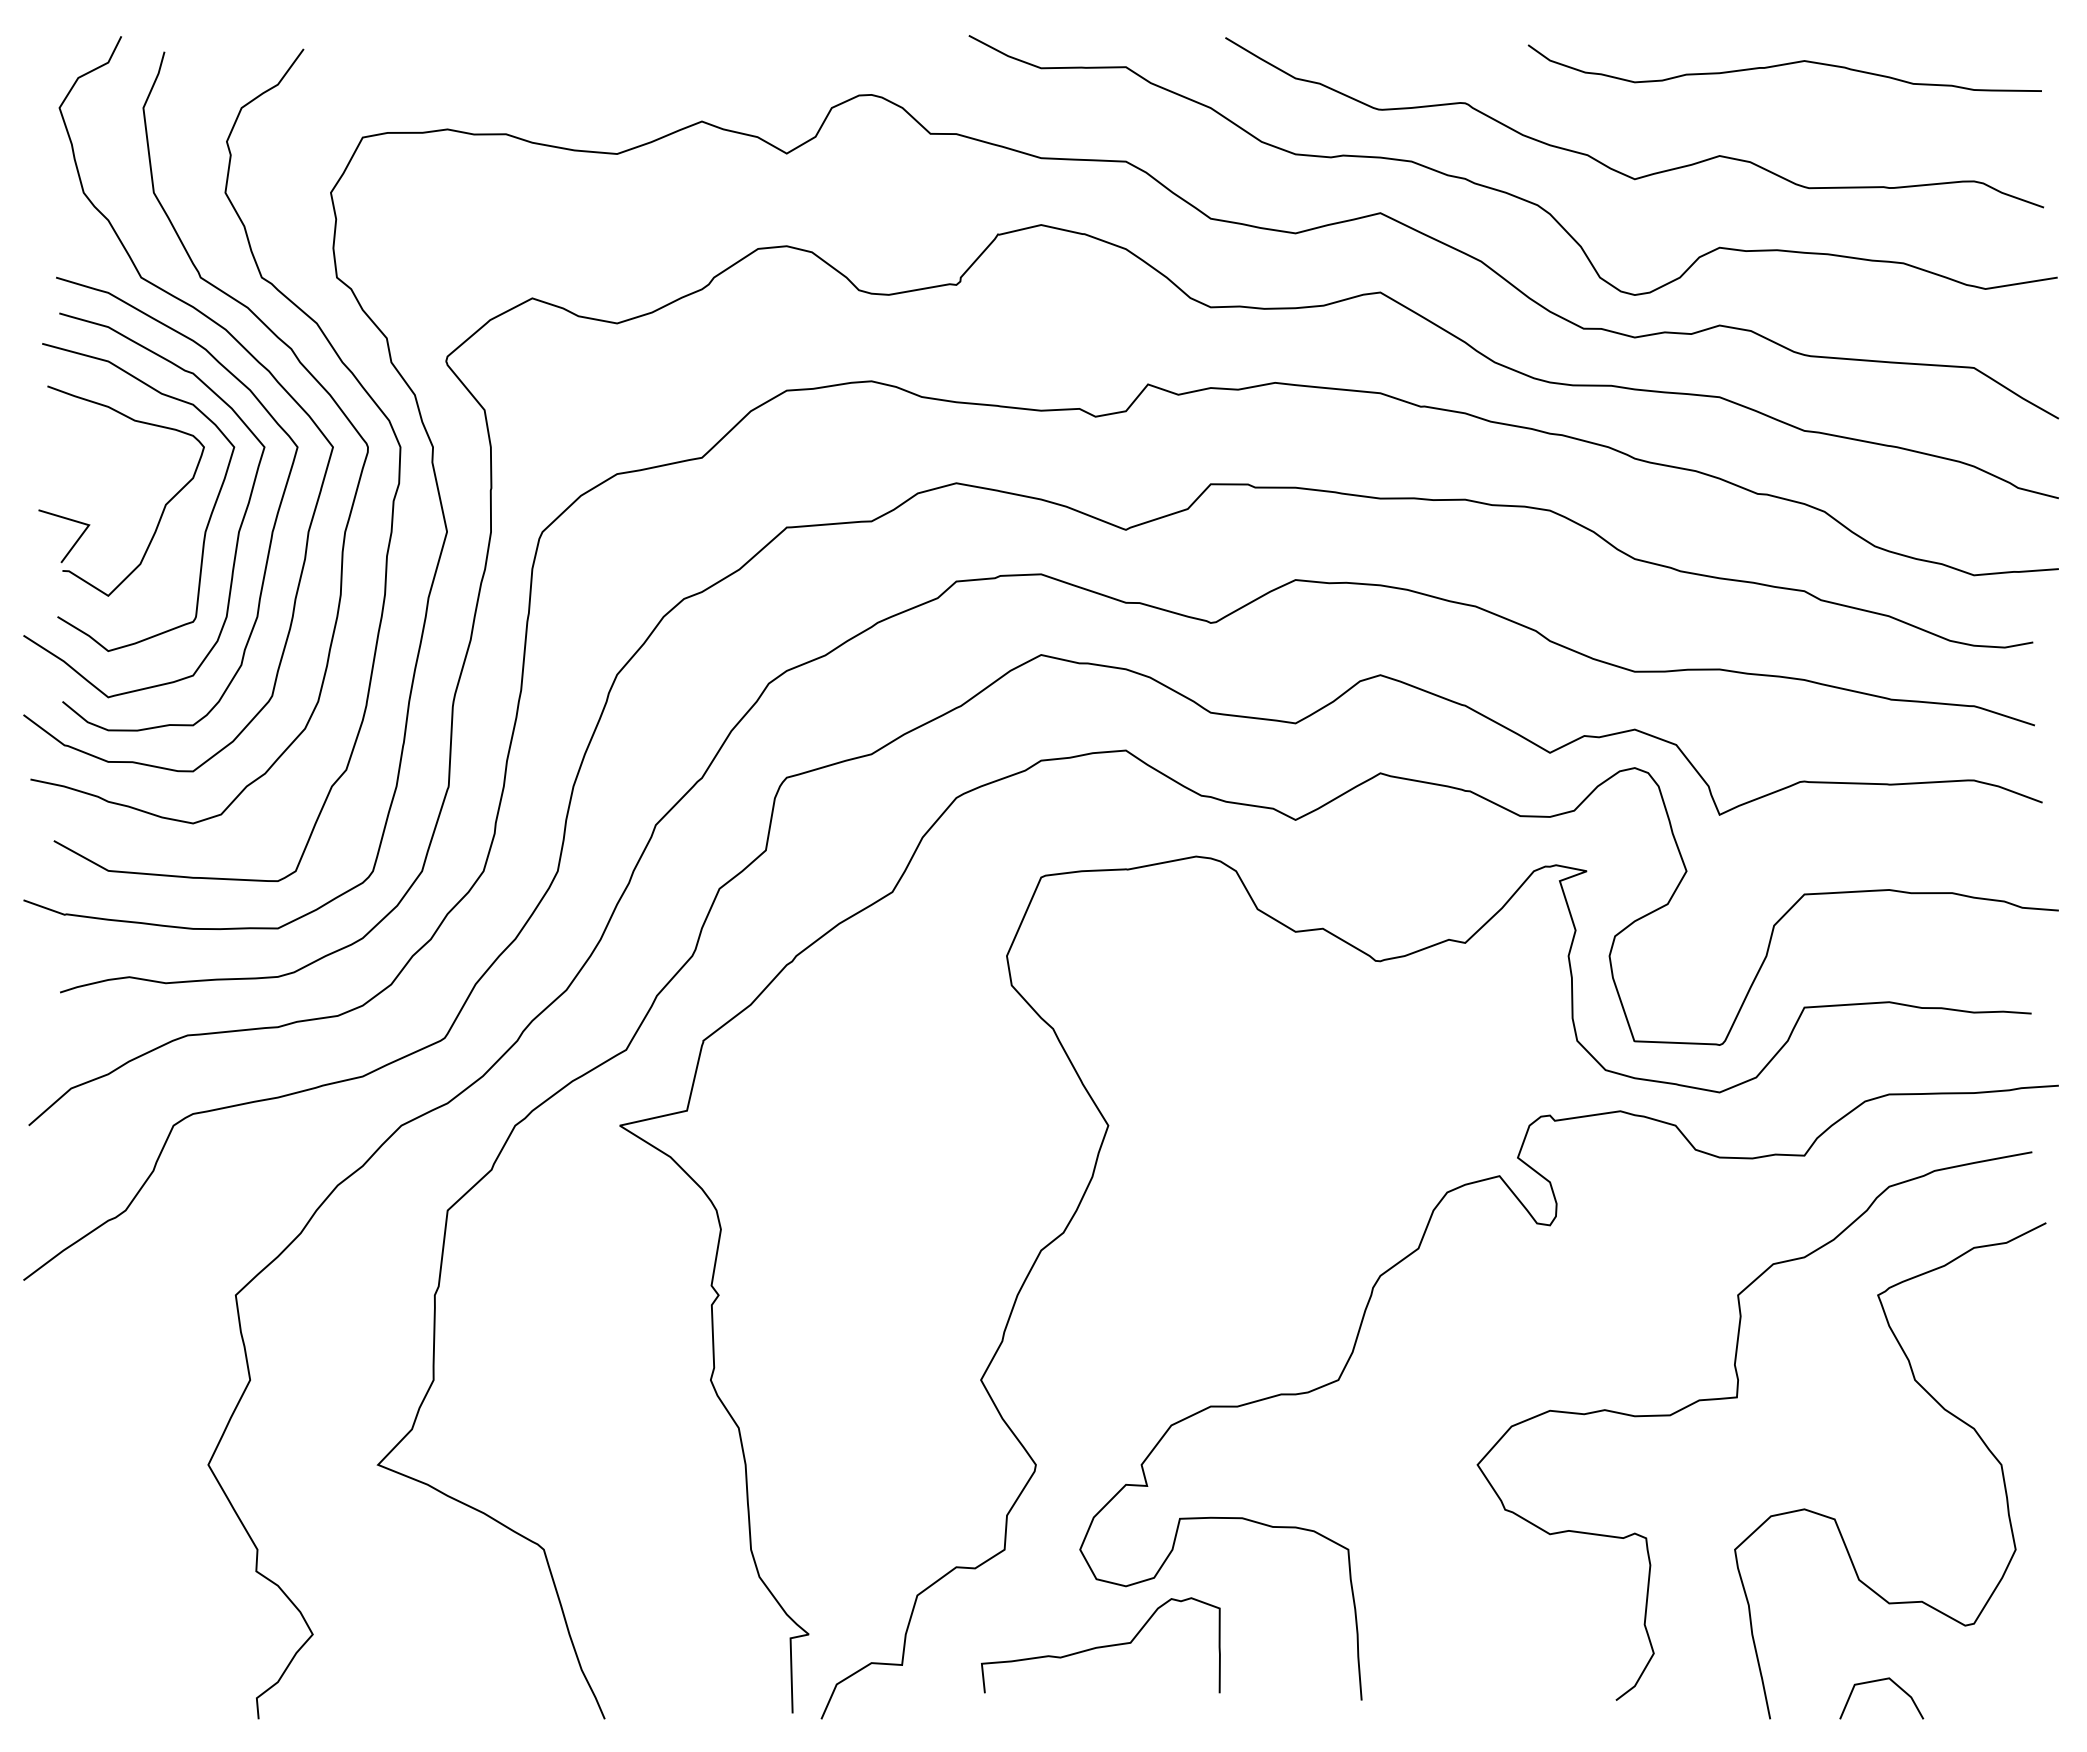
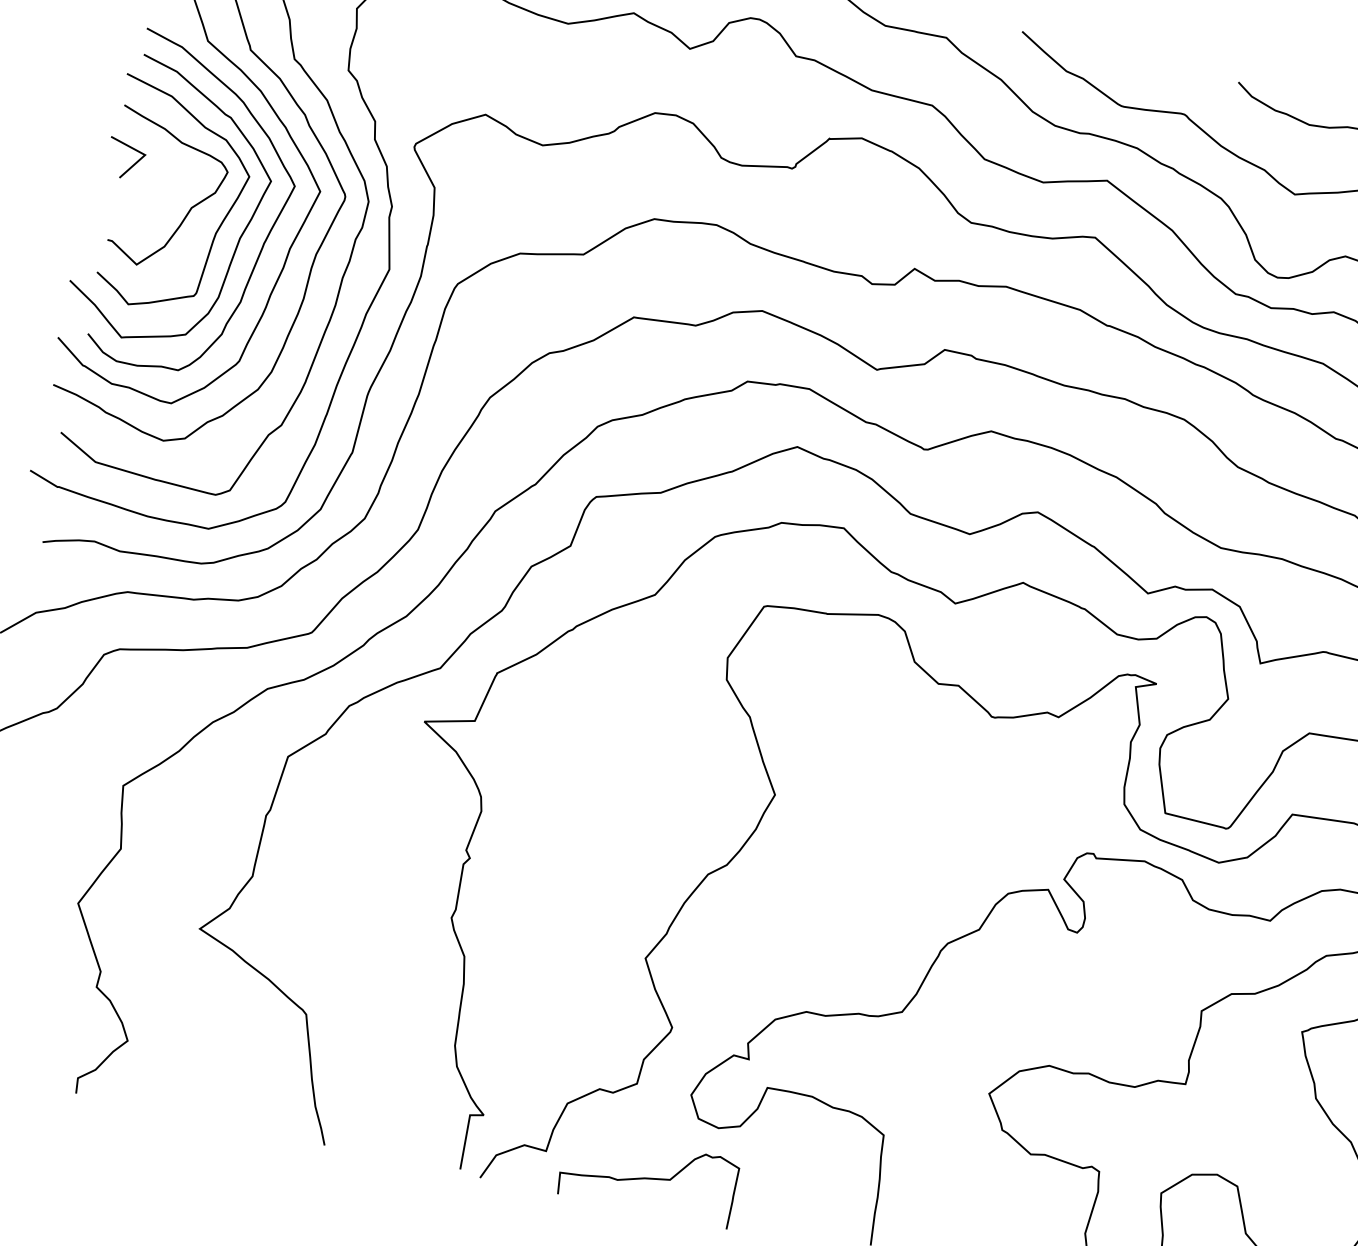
line: (73, 544) -> (131, 166), moved
curve: (1100, 1646) -> (647, 1178), moved

